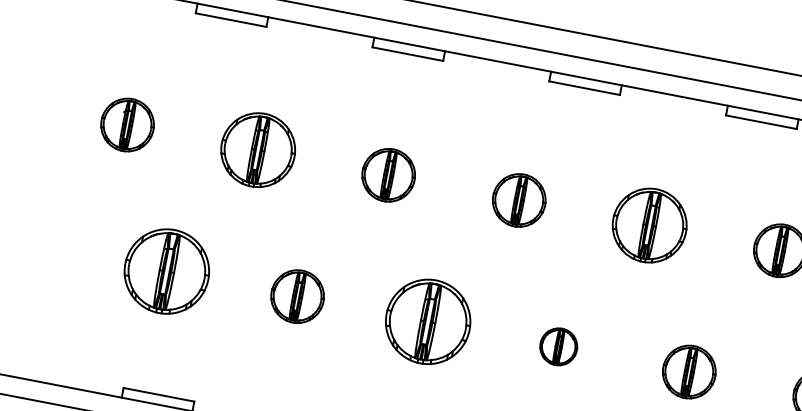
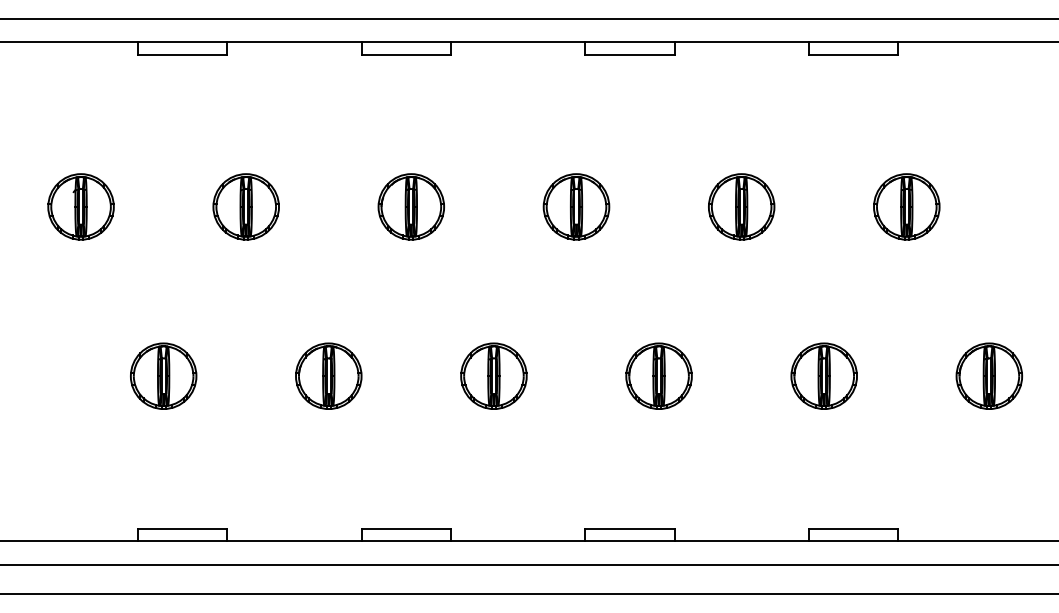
part: (257, 149) -> (245, 206), size x0.71
part: (649, 225) -> (741, 206), size x0.71
part: (167, 270) -> (163, 375), size x0.62
part: (427, 321) -> (493, 375), size x0.62
part: (558, 346) -> (658, 375), size x1.43

